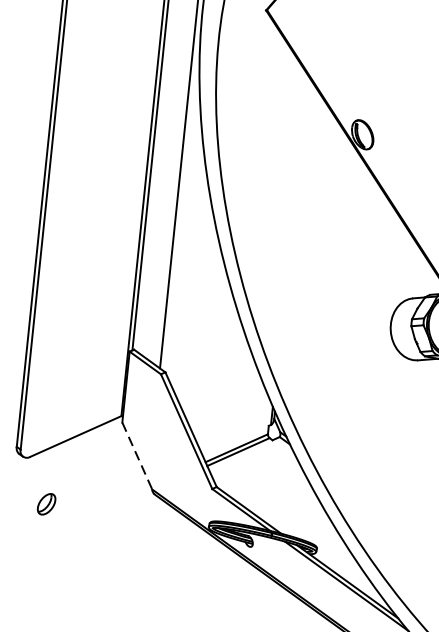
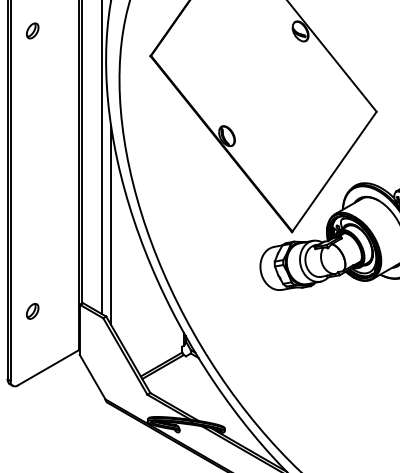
line: (186, 242) -> (111, 224), added
line: (137, 456) -> (92, 377), dashed -> solid
part: (46, 504) -> (32, 311), moved

